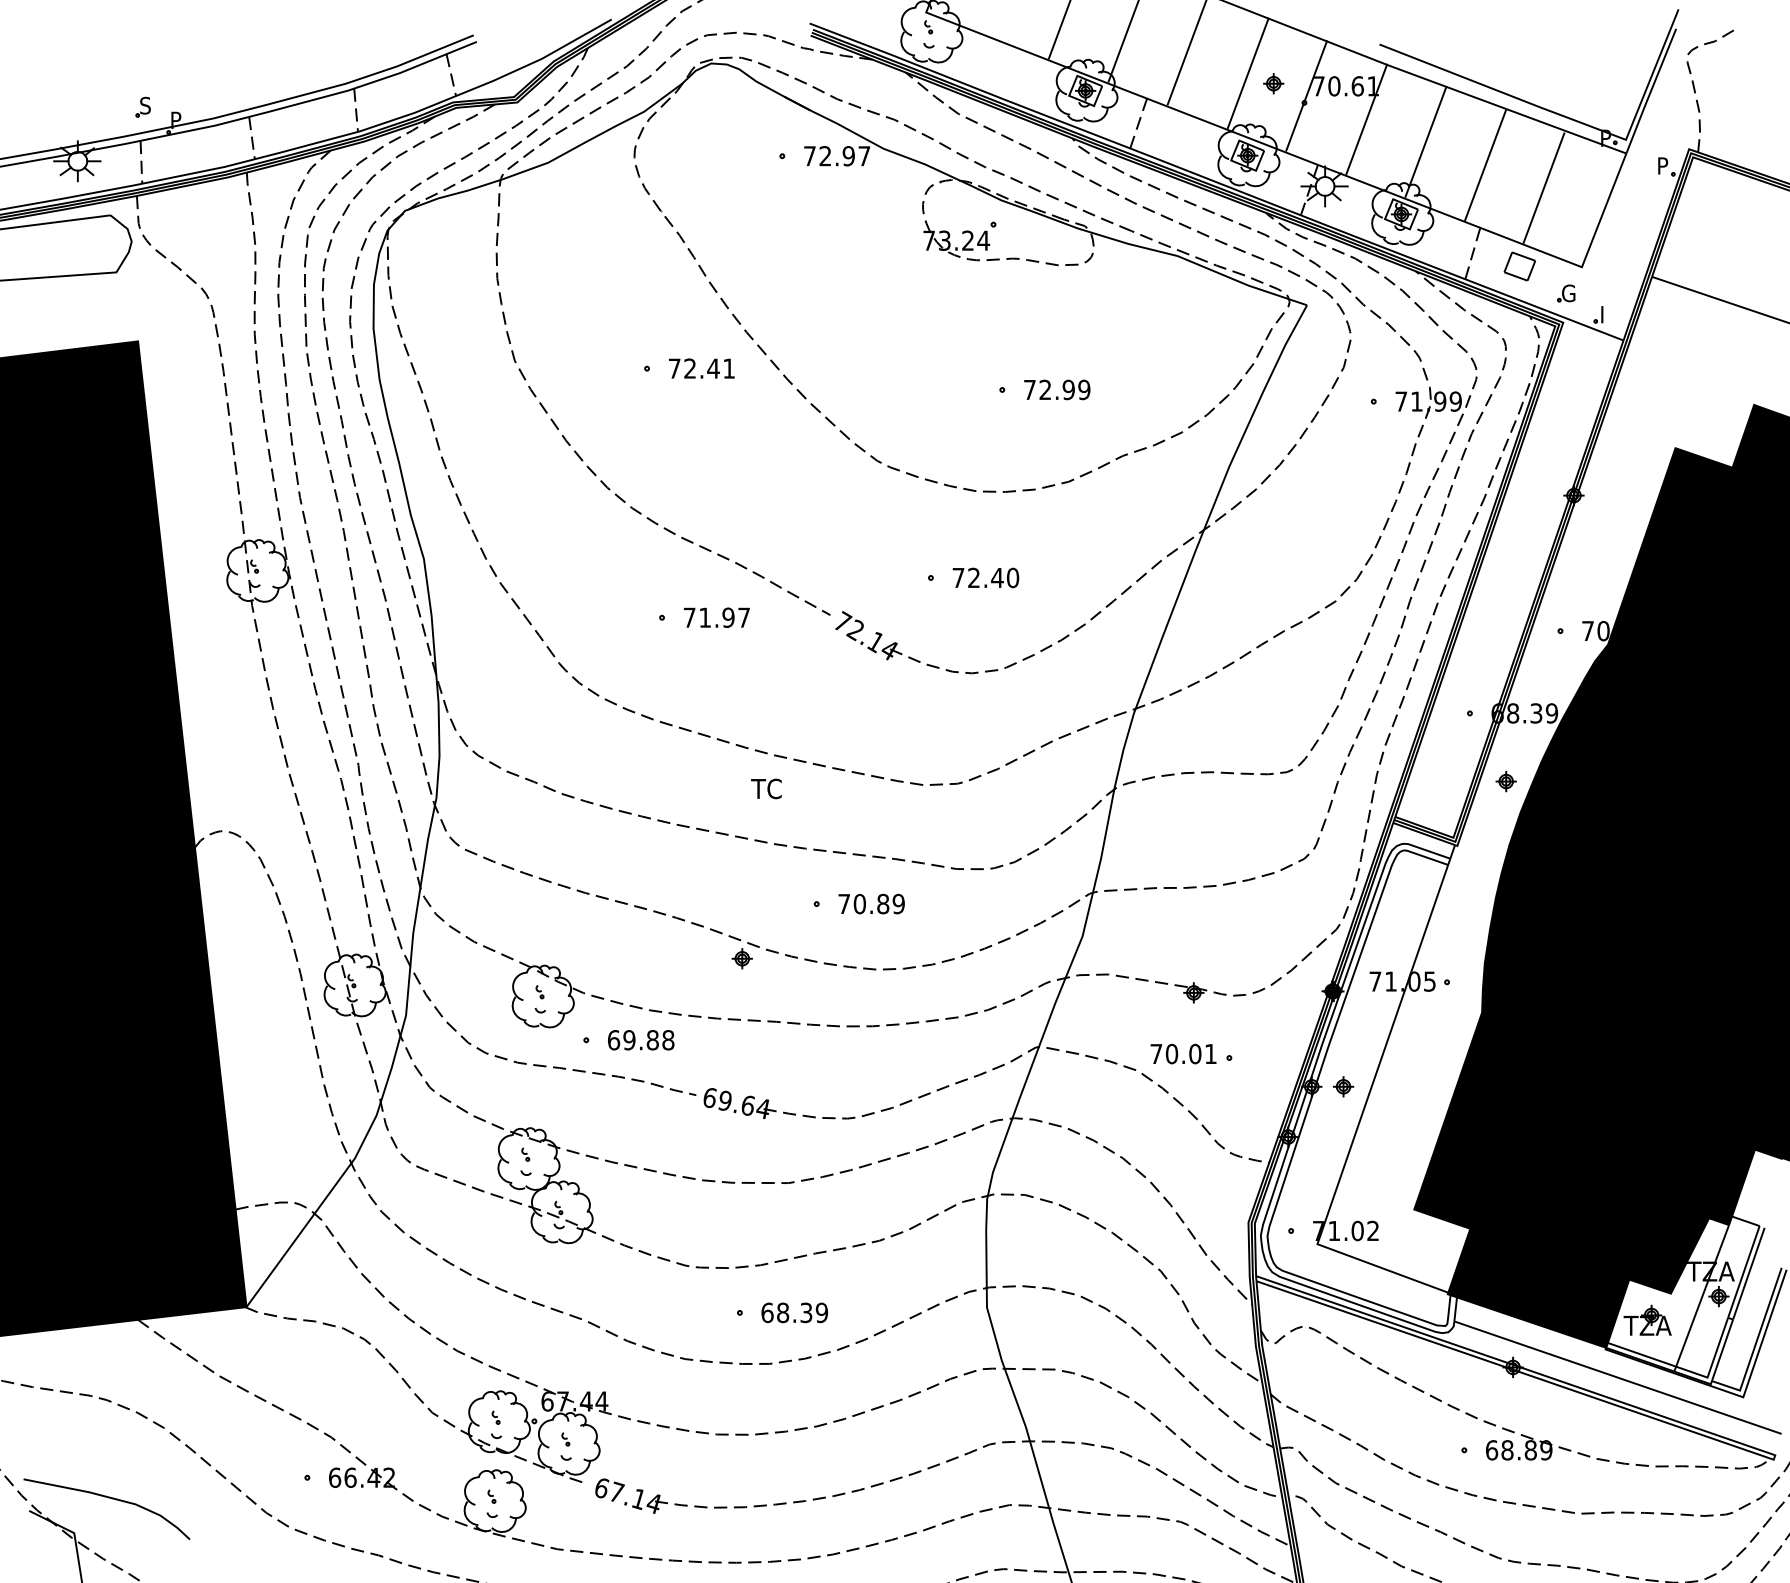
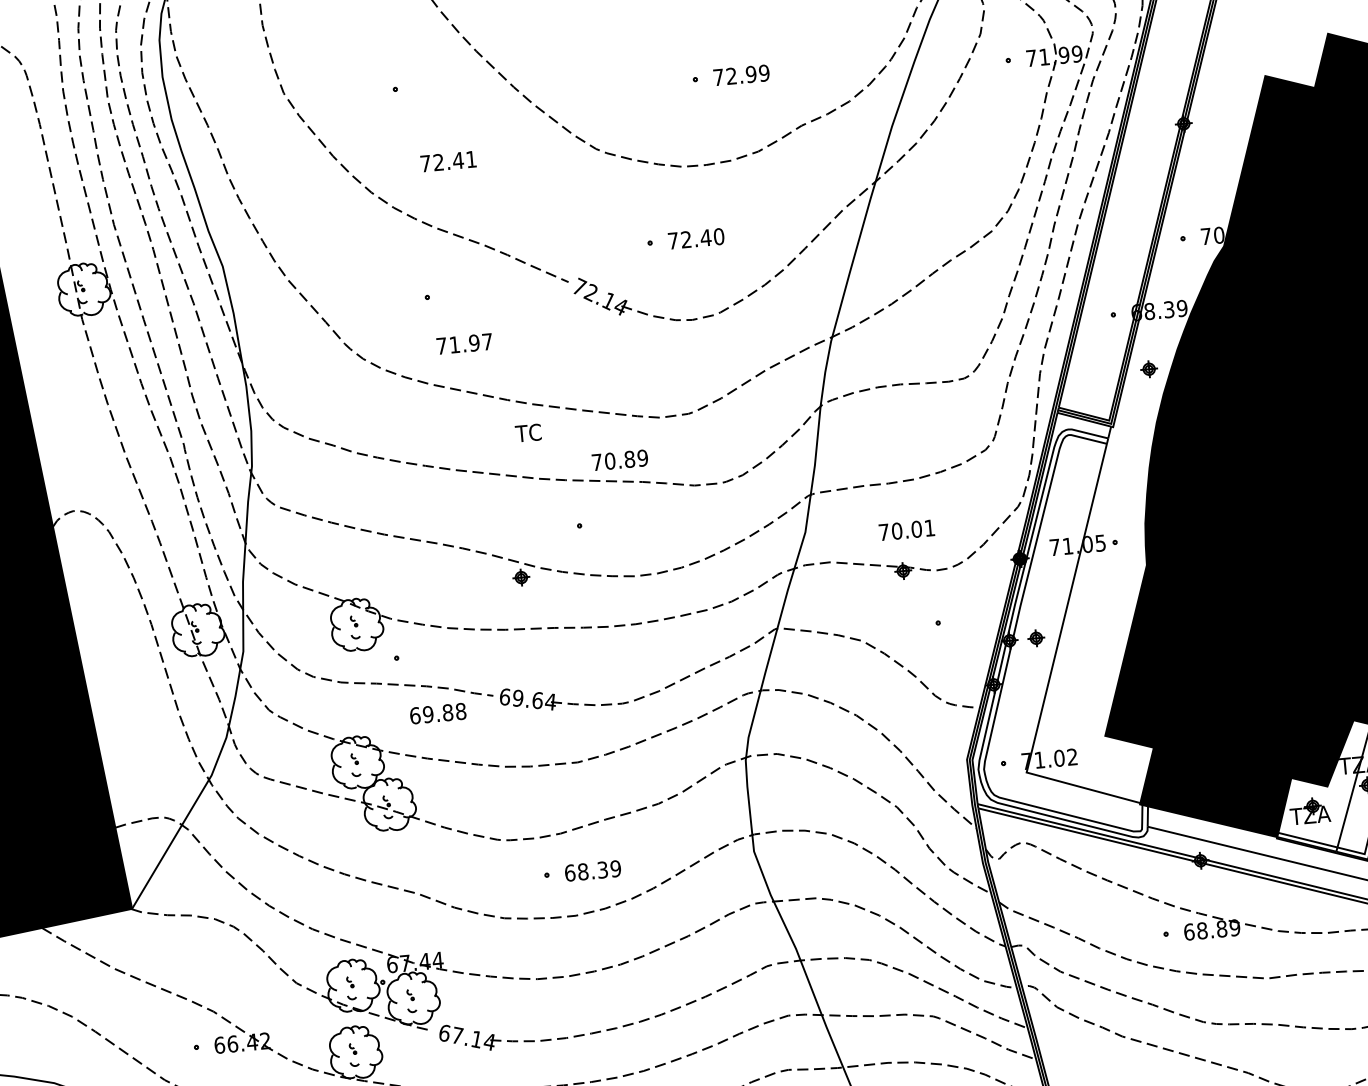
text: (701, 368) -> (448, 161), moved
text: (716, 617) -> (464, 343), moved
text: (871, 903) -> (619, 459), moved
text: (641, 1040) -> (438, 713), moved
text: (1183, 1053) -> (906, 529), moved

